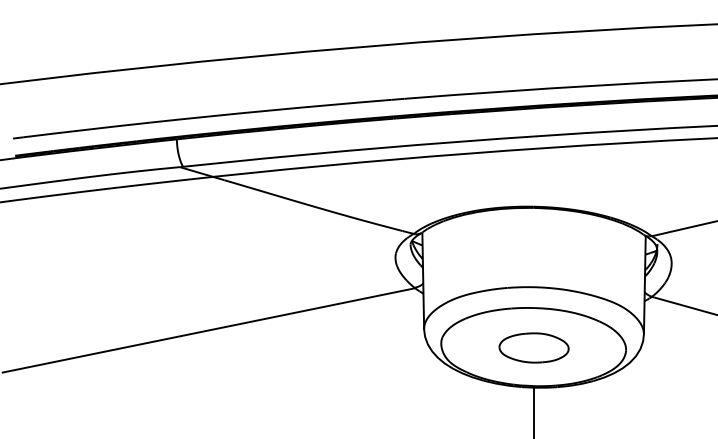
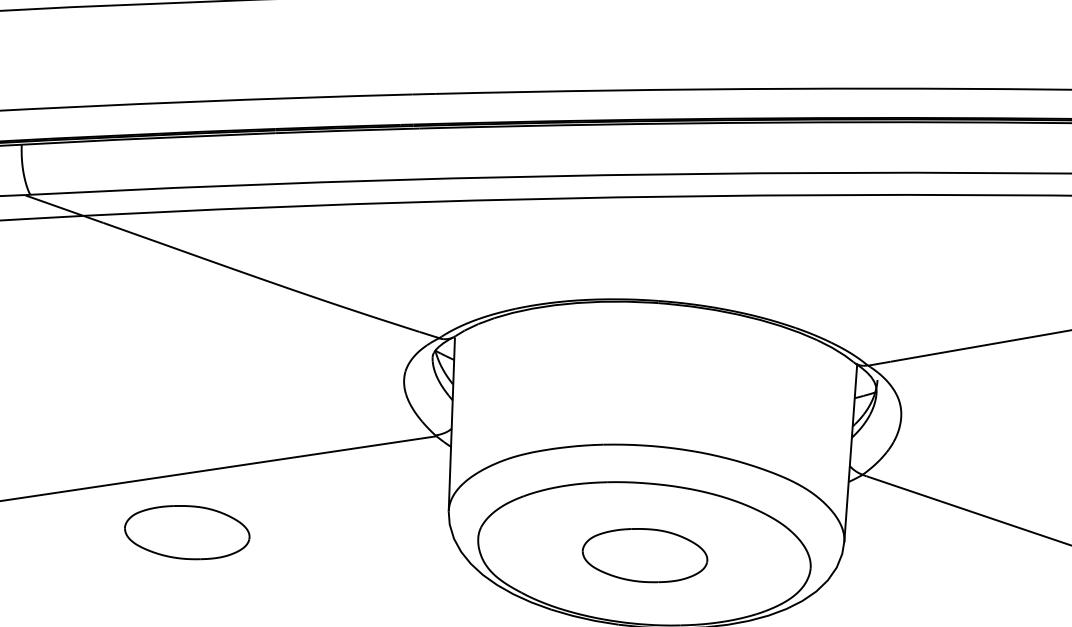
part: (279, 348) -> (186, 531), added

